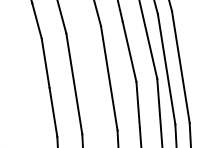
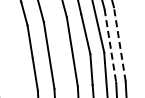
line: (180, 67) -> (119, 44), solid -> dashed
line: (166, 70) -> (110, 46), solid -> dashed

